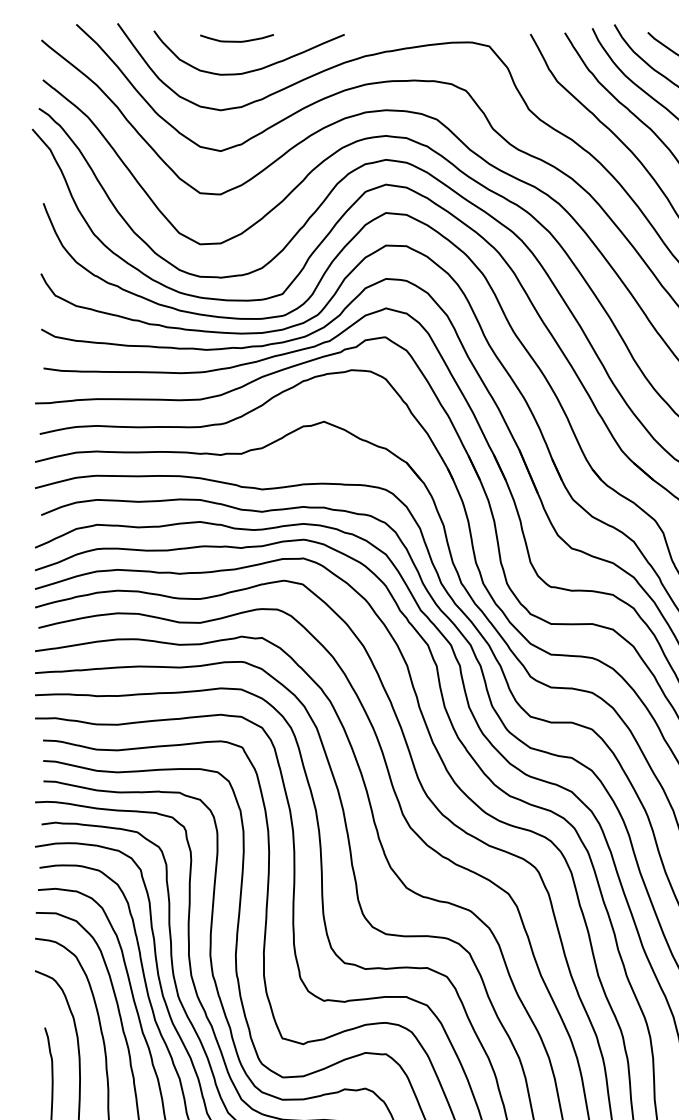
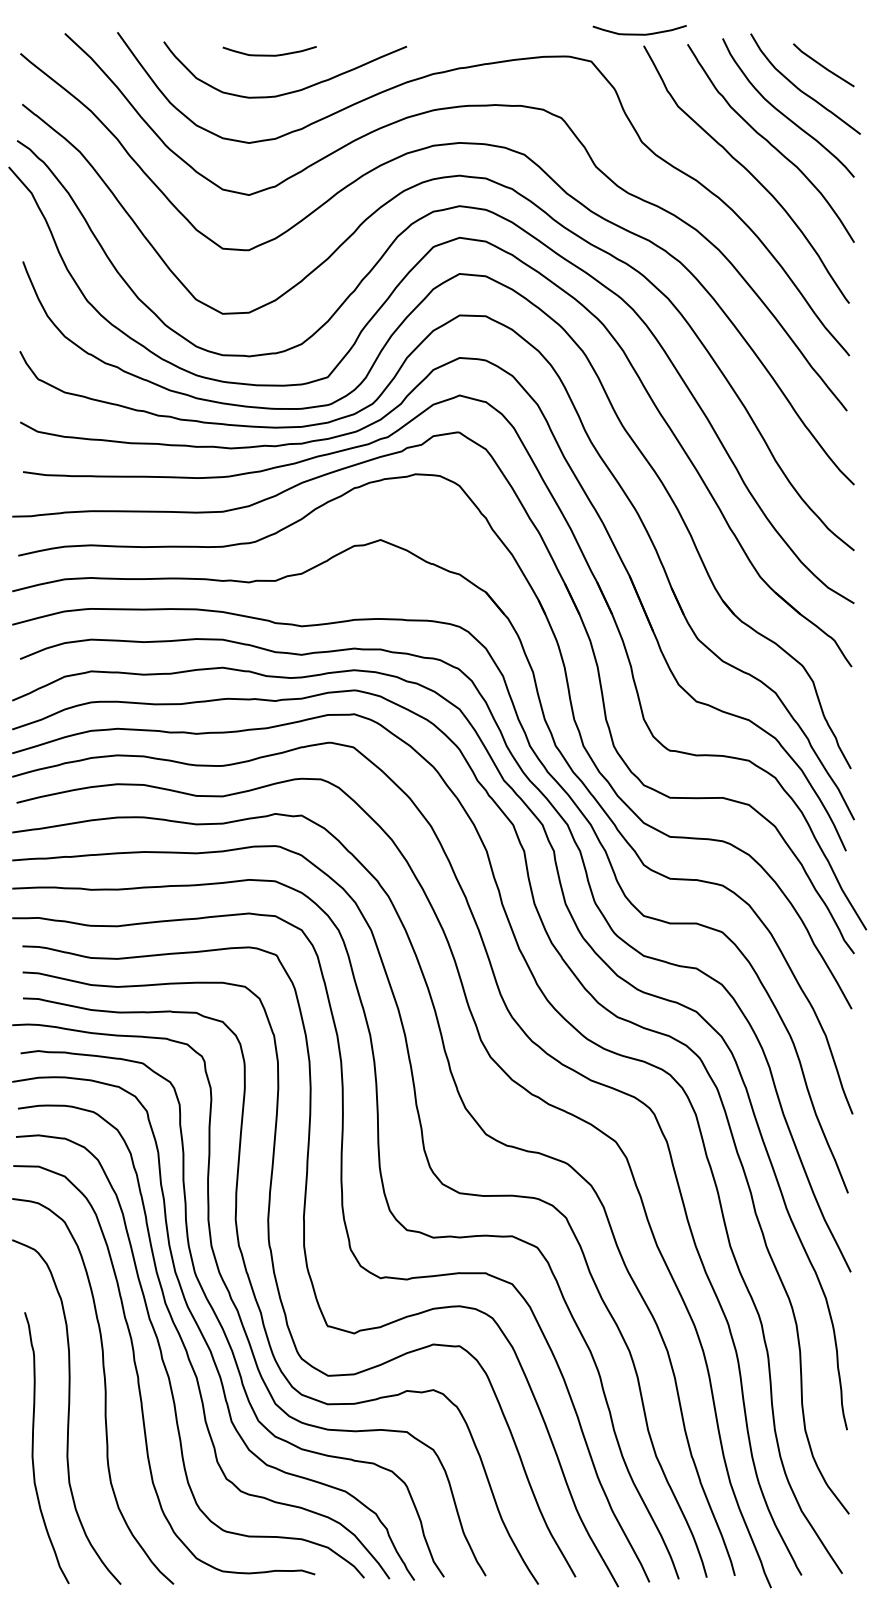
curve: (527, 24) -> (639, 33), added

